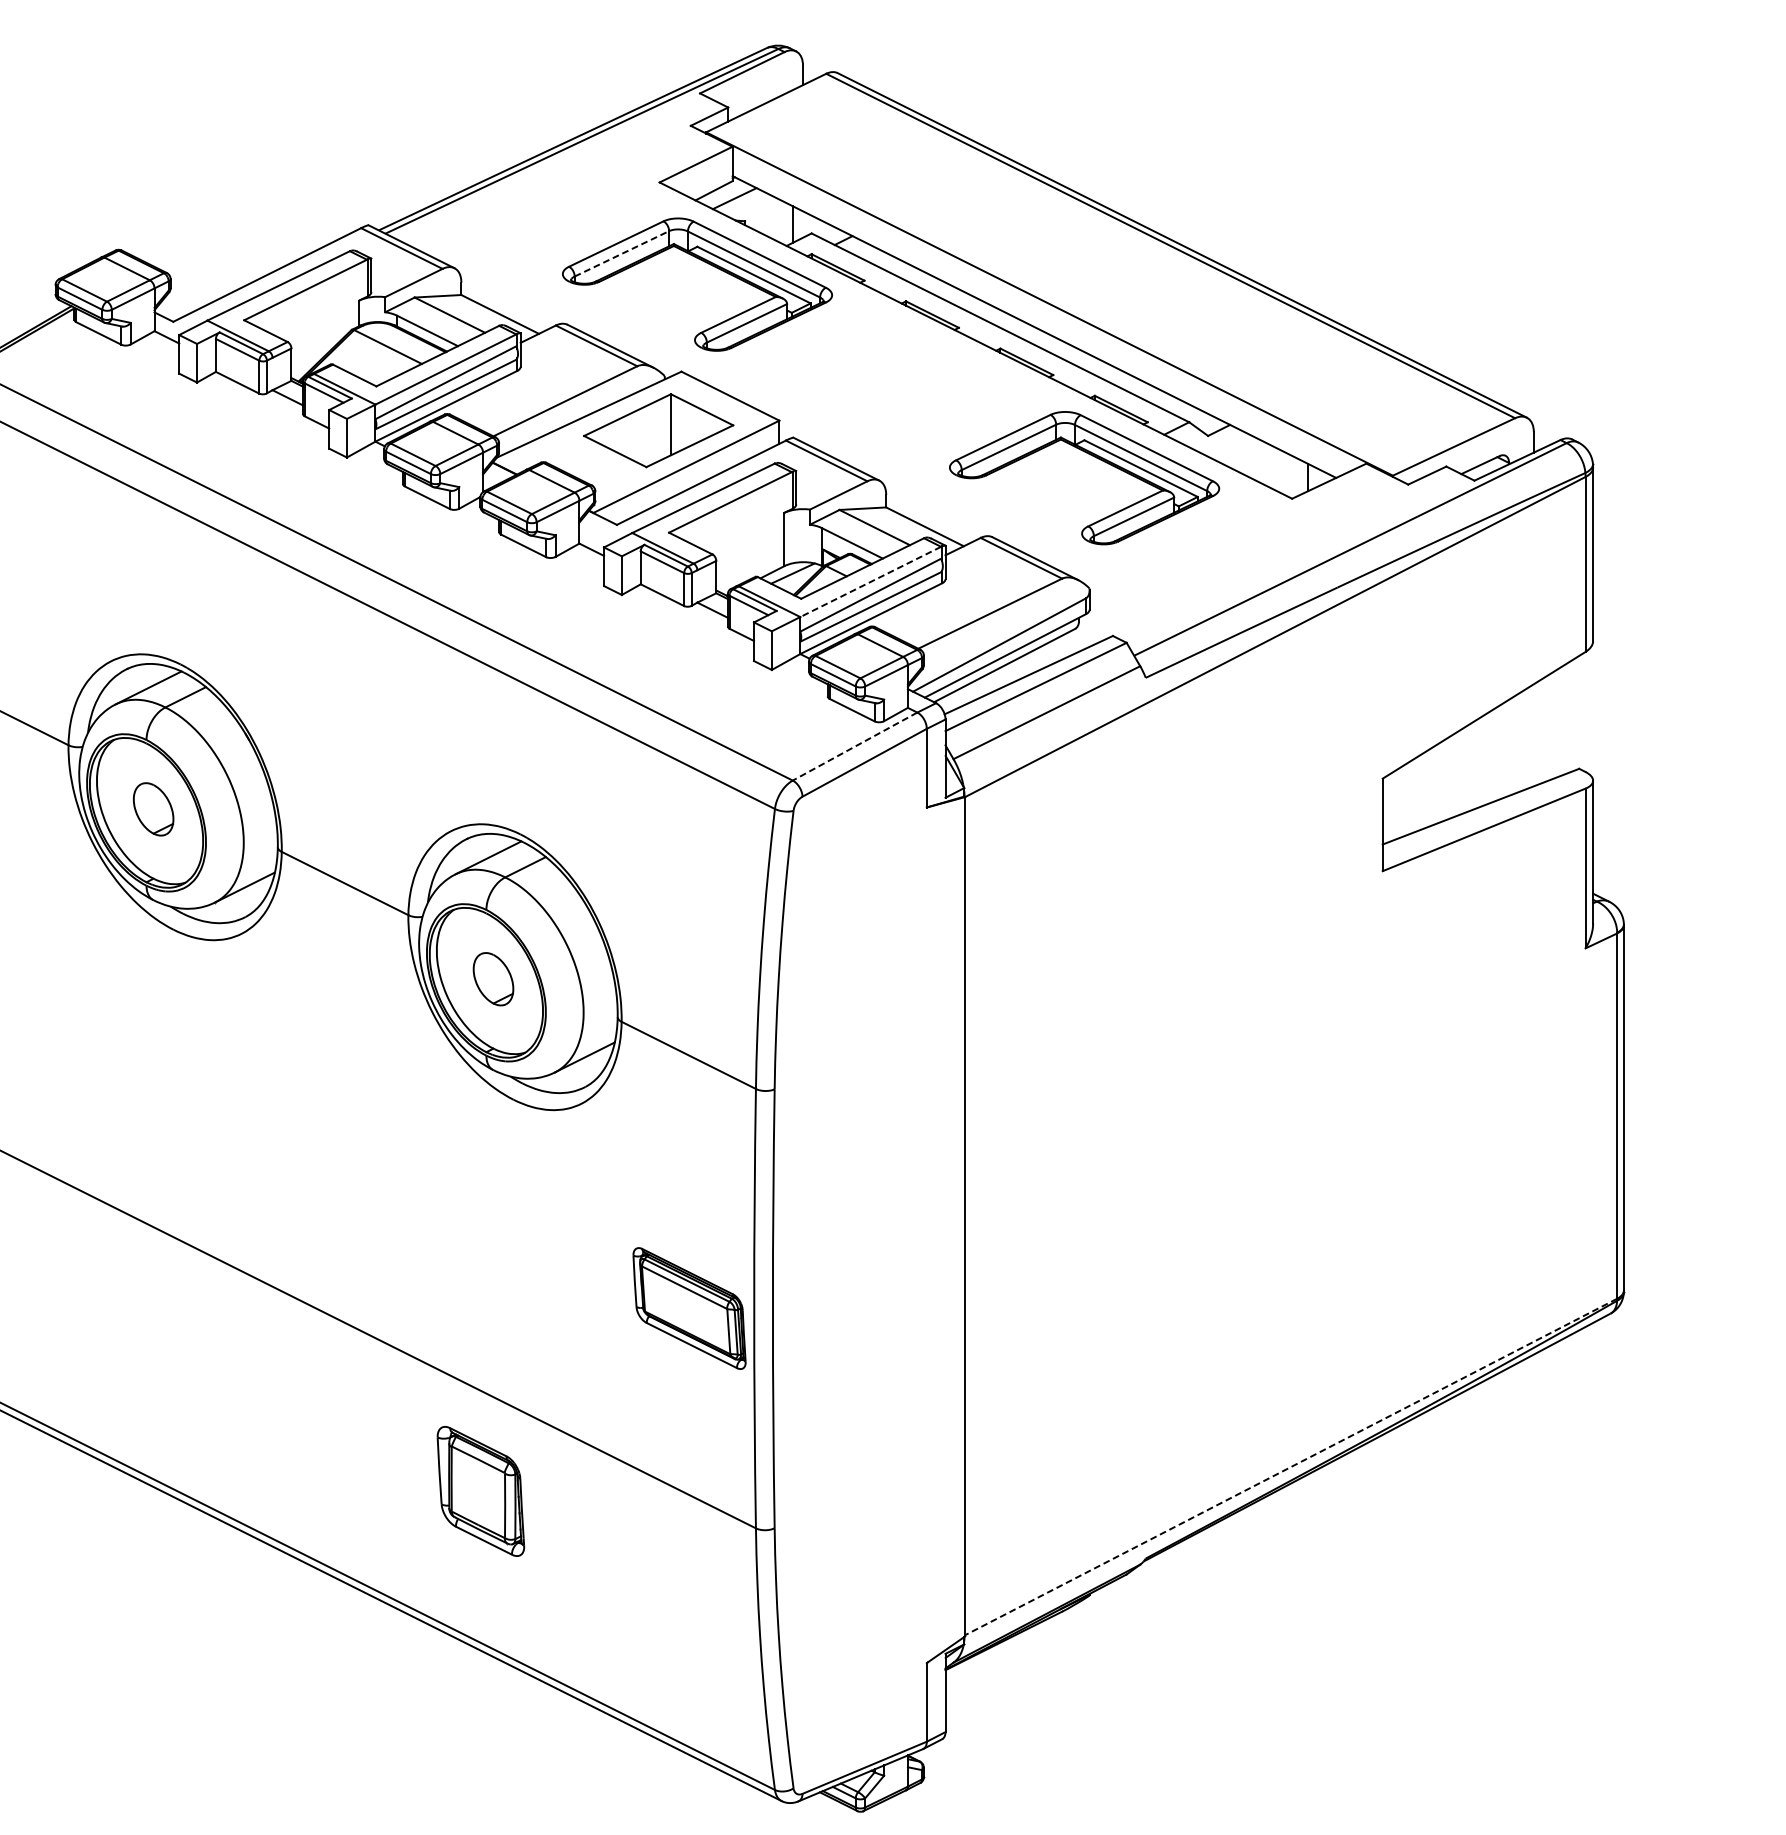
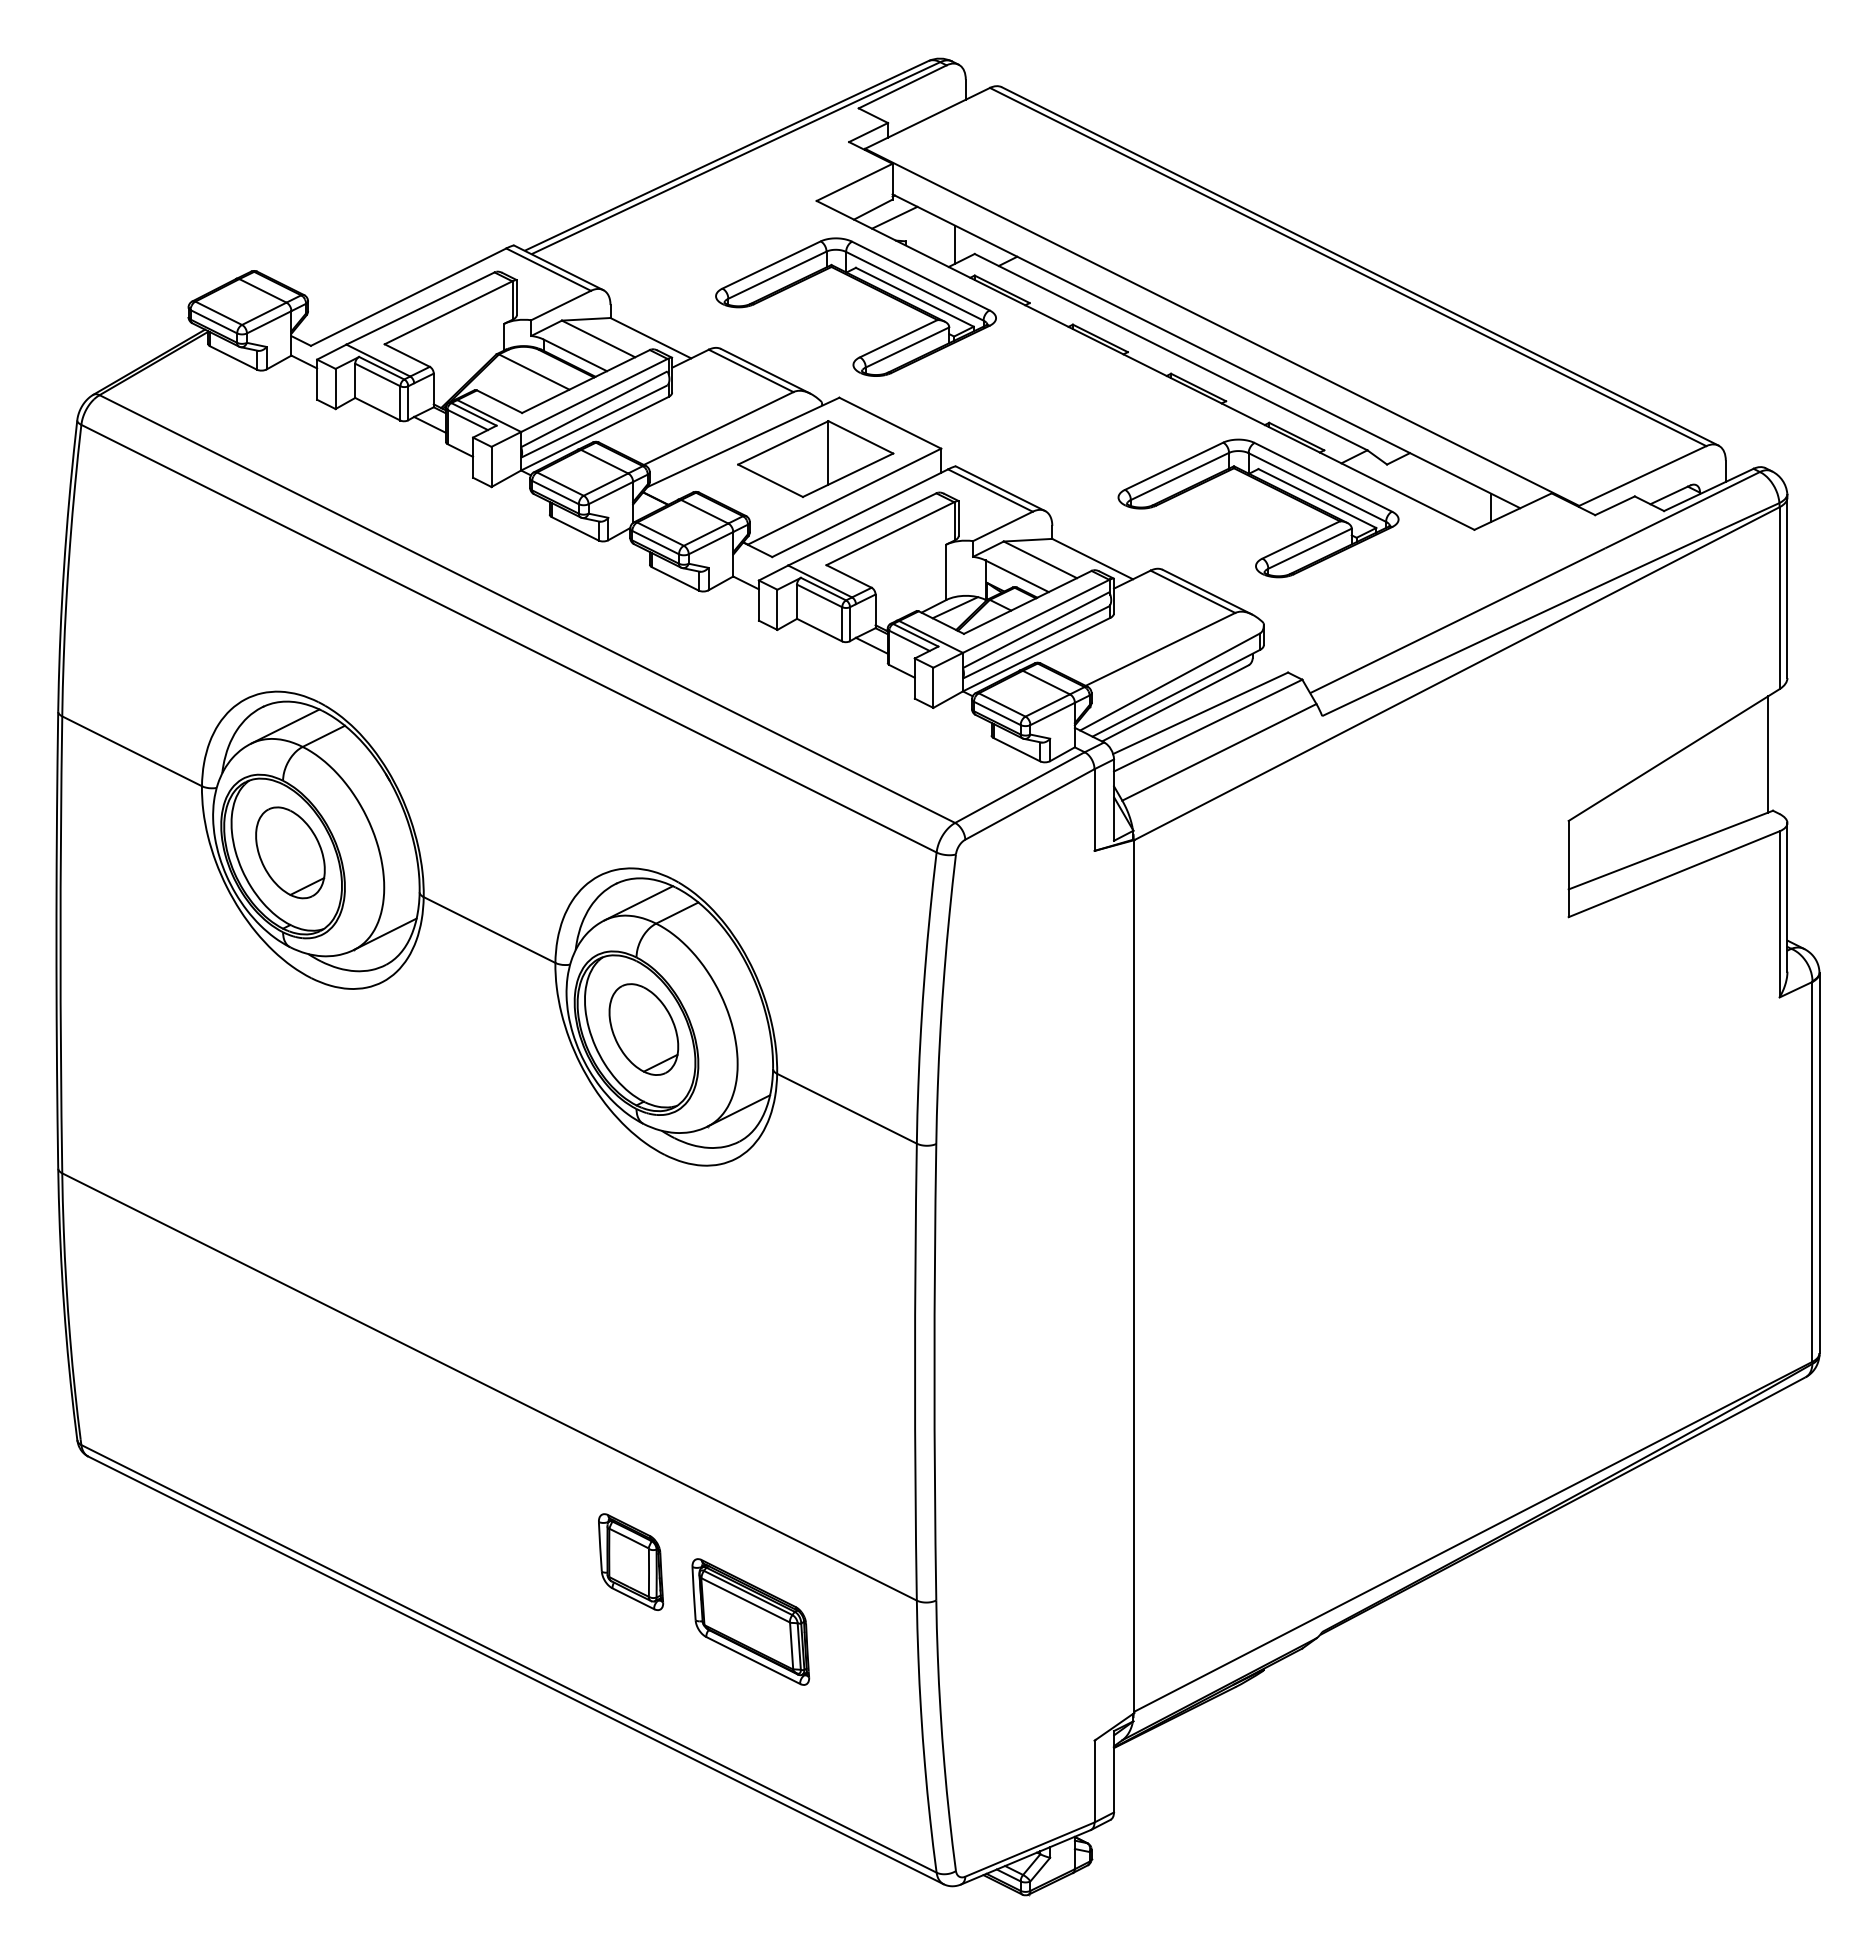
line: (621, 254) -> (777, 275), dashed -> solid
line: (871, 582) -> (1036, 616), dashed -> solid
line: (1574, 714) -> (1768, 754), added
line: (854, 746) -> (1019, 787), dashed -> solid
part: (153, 808) -> (290, 852), size x1.67
part: (493, 979) -> (643, 1029), size x1.67
part: (689, 1308) -> (750, 1621), moved
line: (1291, 1466) -> (1473, 1536), dashed -> solid
part: (481, 1490) -> (631, 1561), size x0.71

